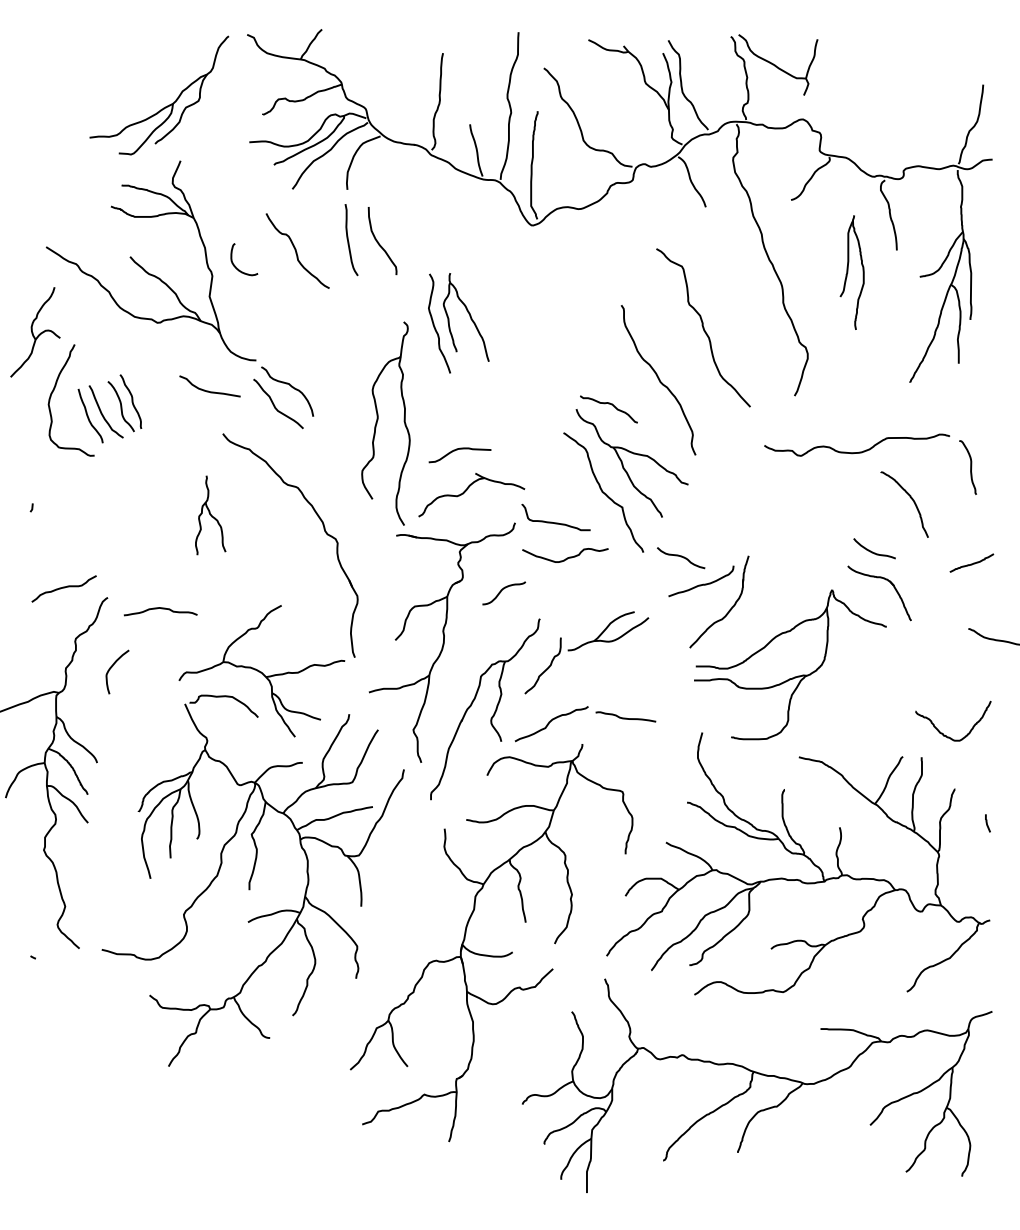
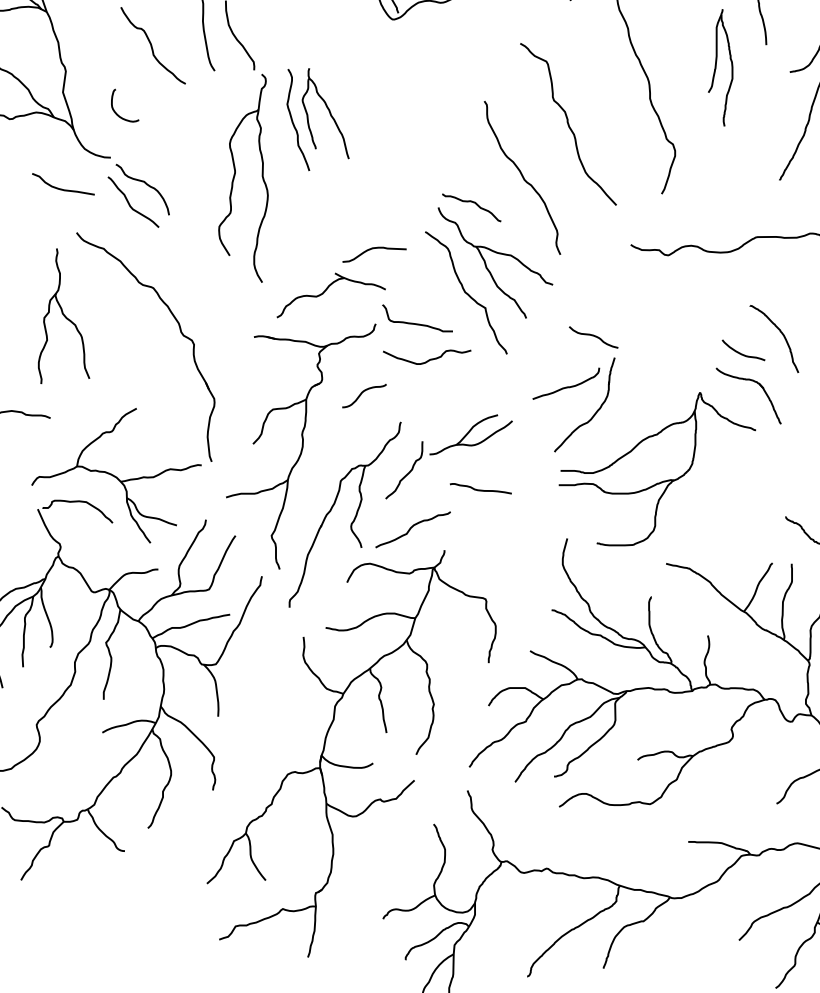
curve: (236, 266) -> (117, 112), moved
part: (378, 420) -> (235, 175), moved
curve: (457, 450) -> (371, 249), moved
curve: (910, 498) -> (780, 332), moved
part: (210, 515) -> (63, 316), size x1.67
curve: (681, 557) -> (594, 336), moved
curve: (625, 717) -> (480, 489), moved

